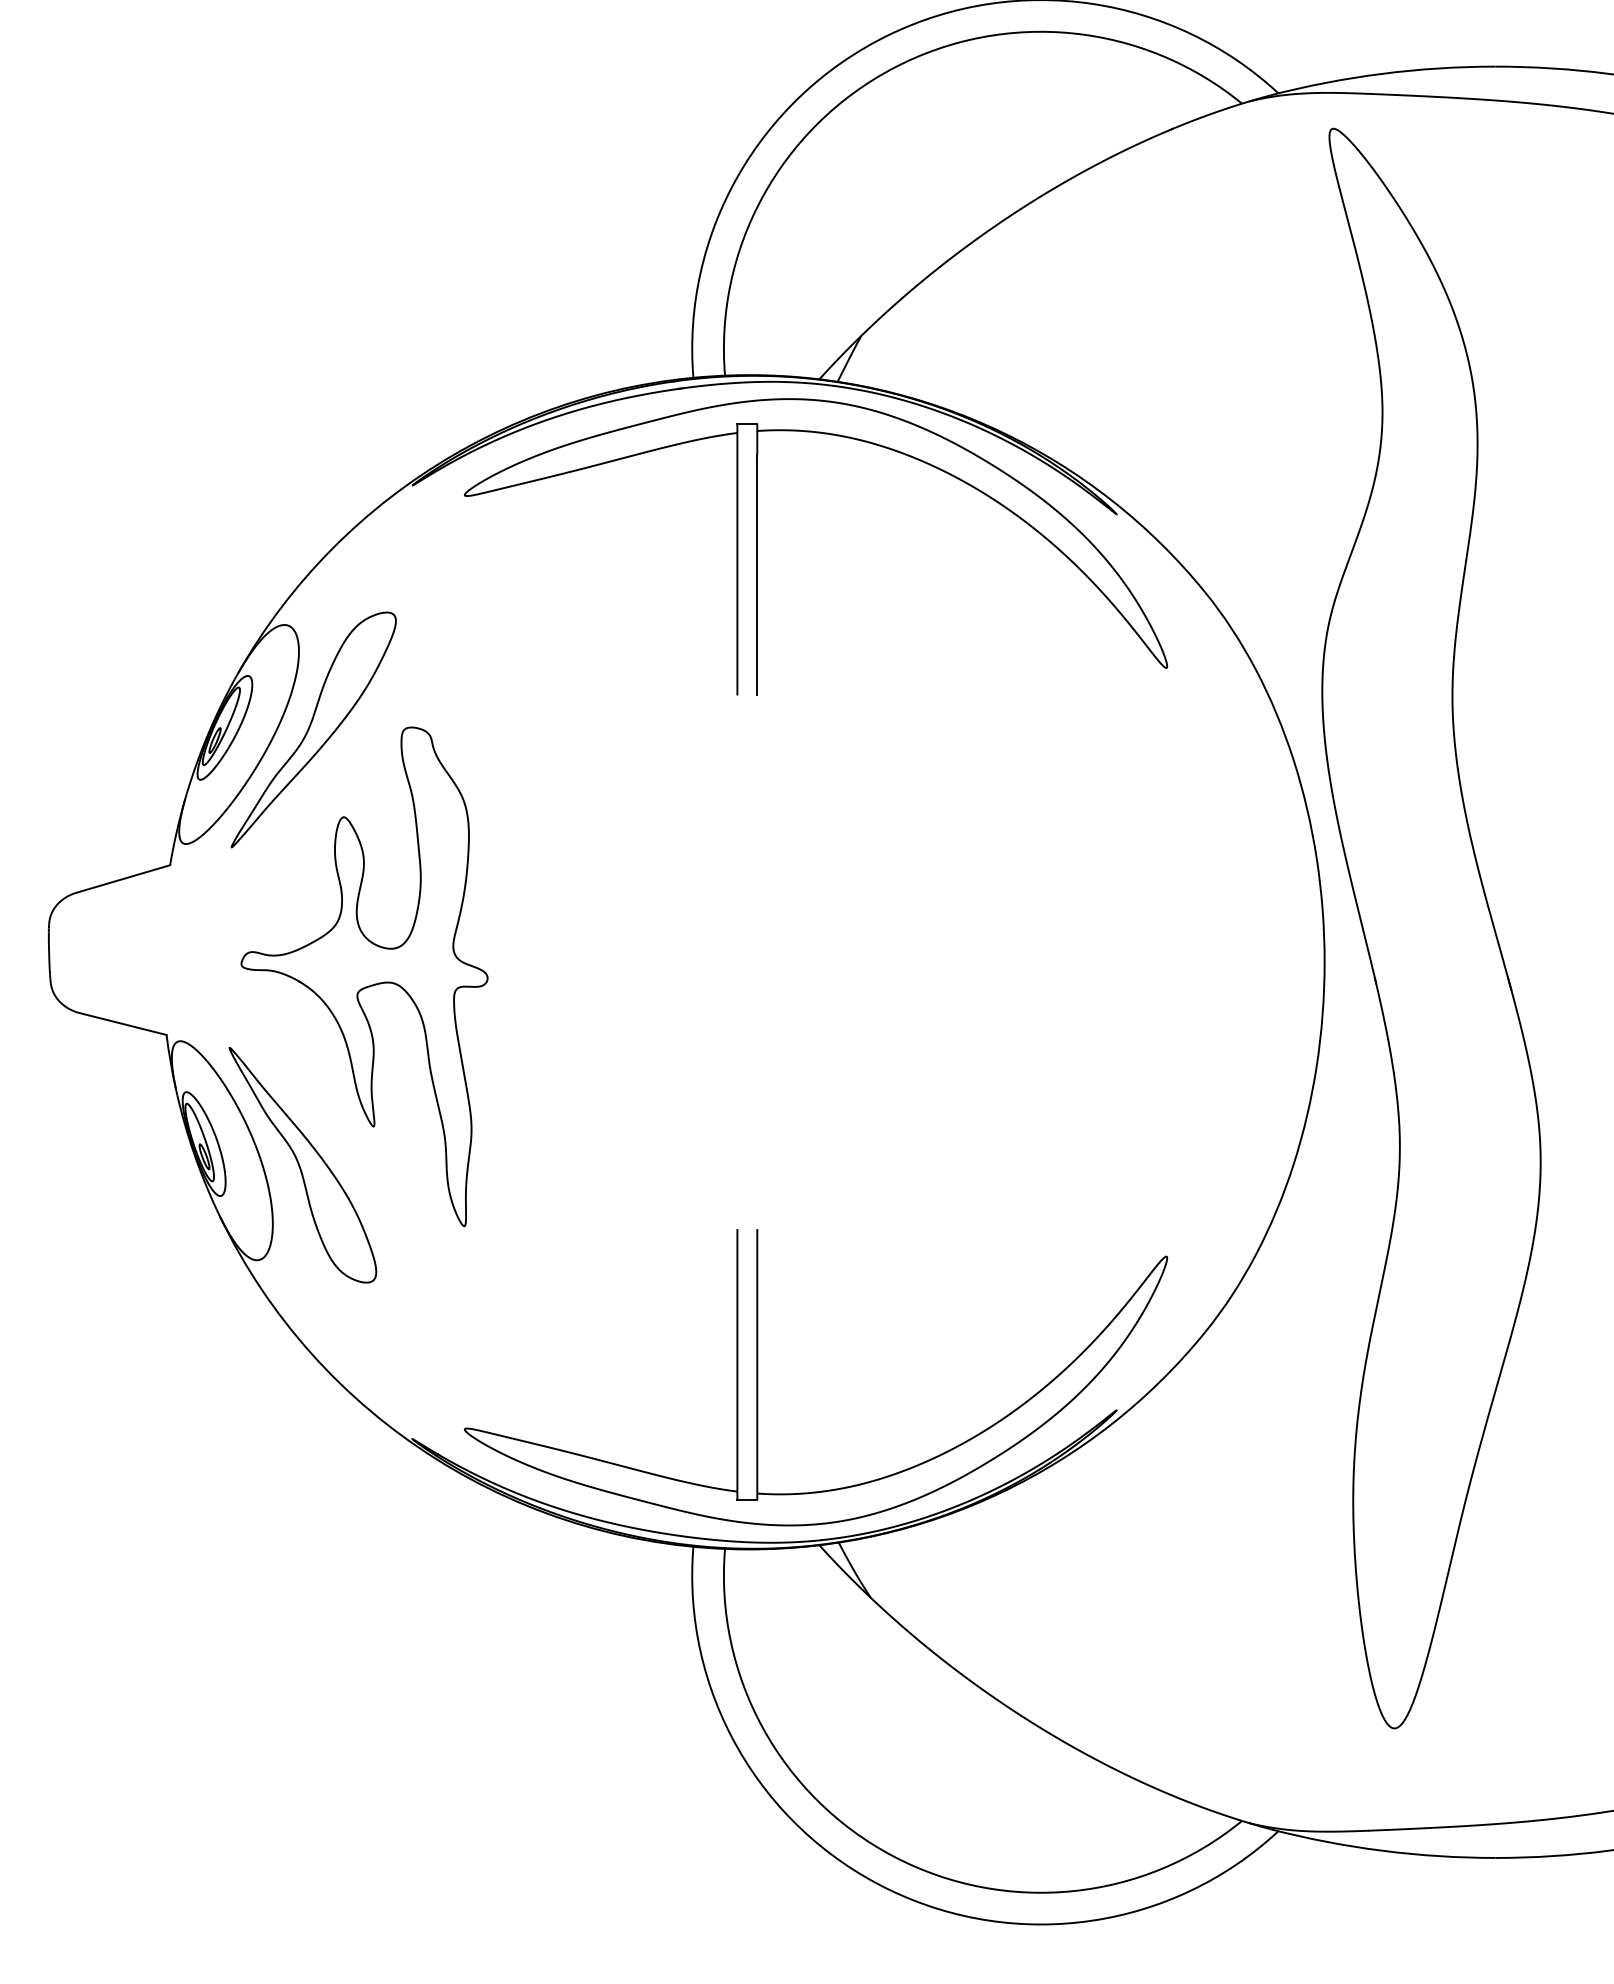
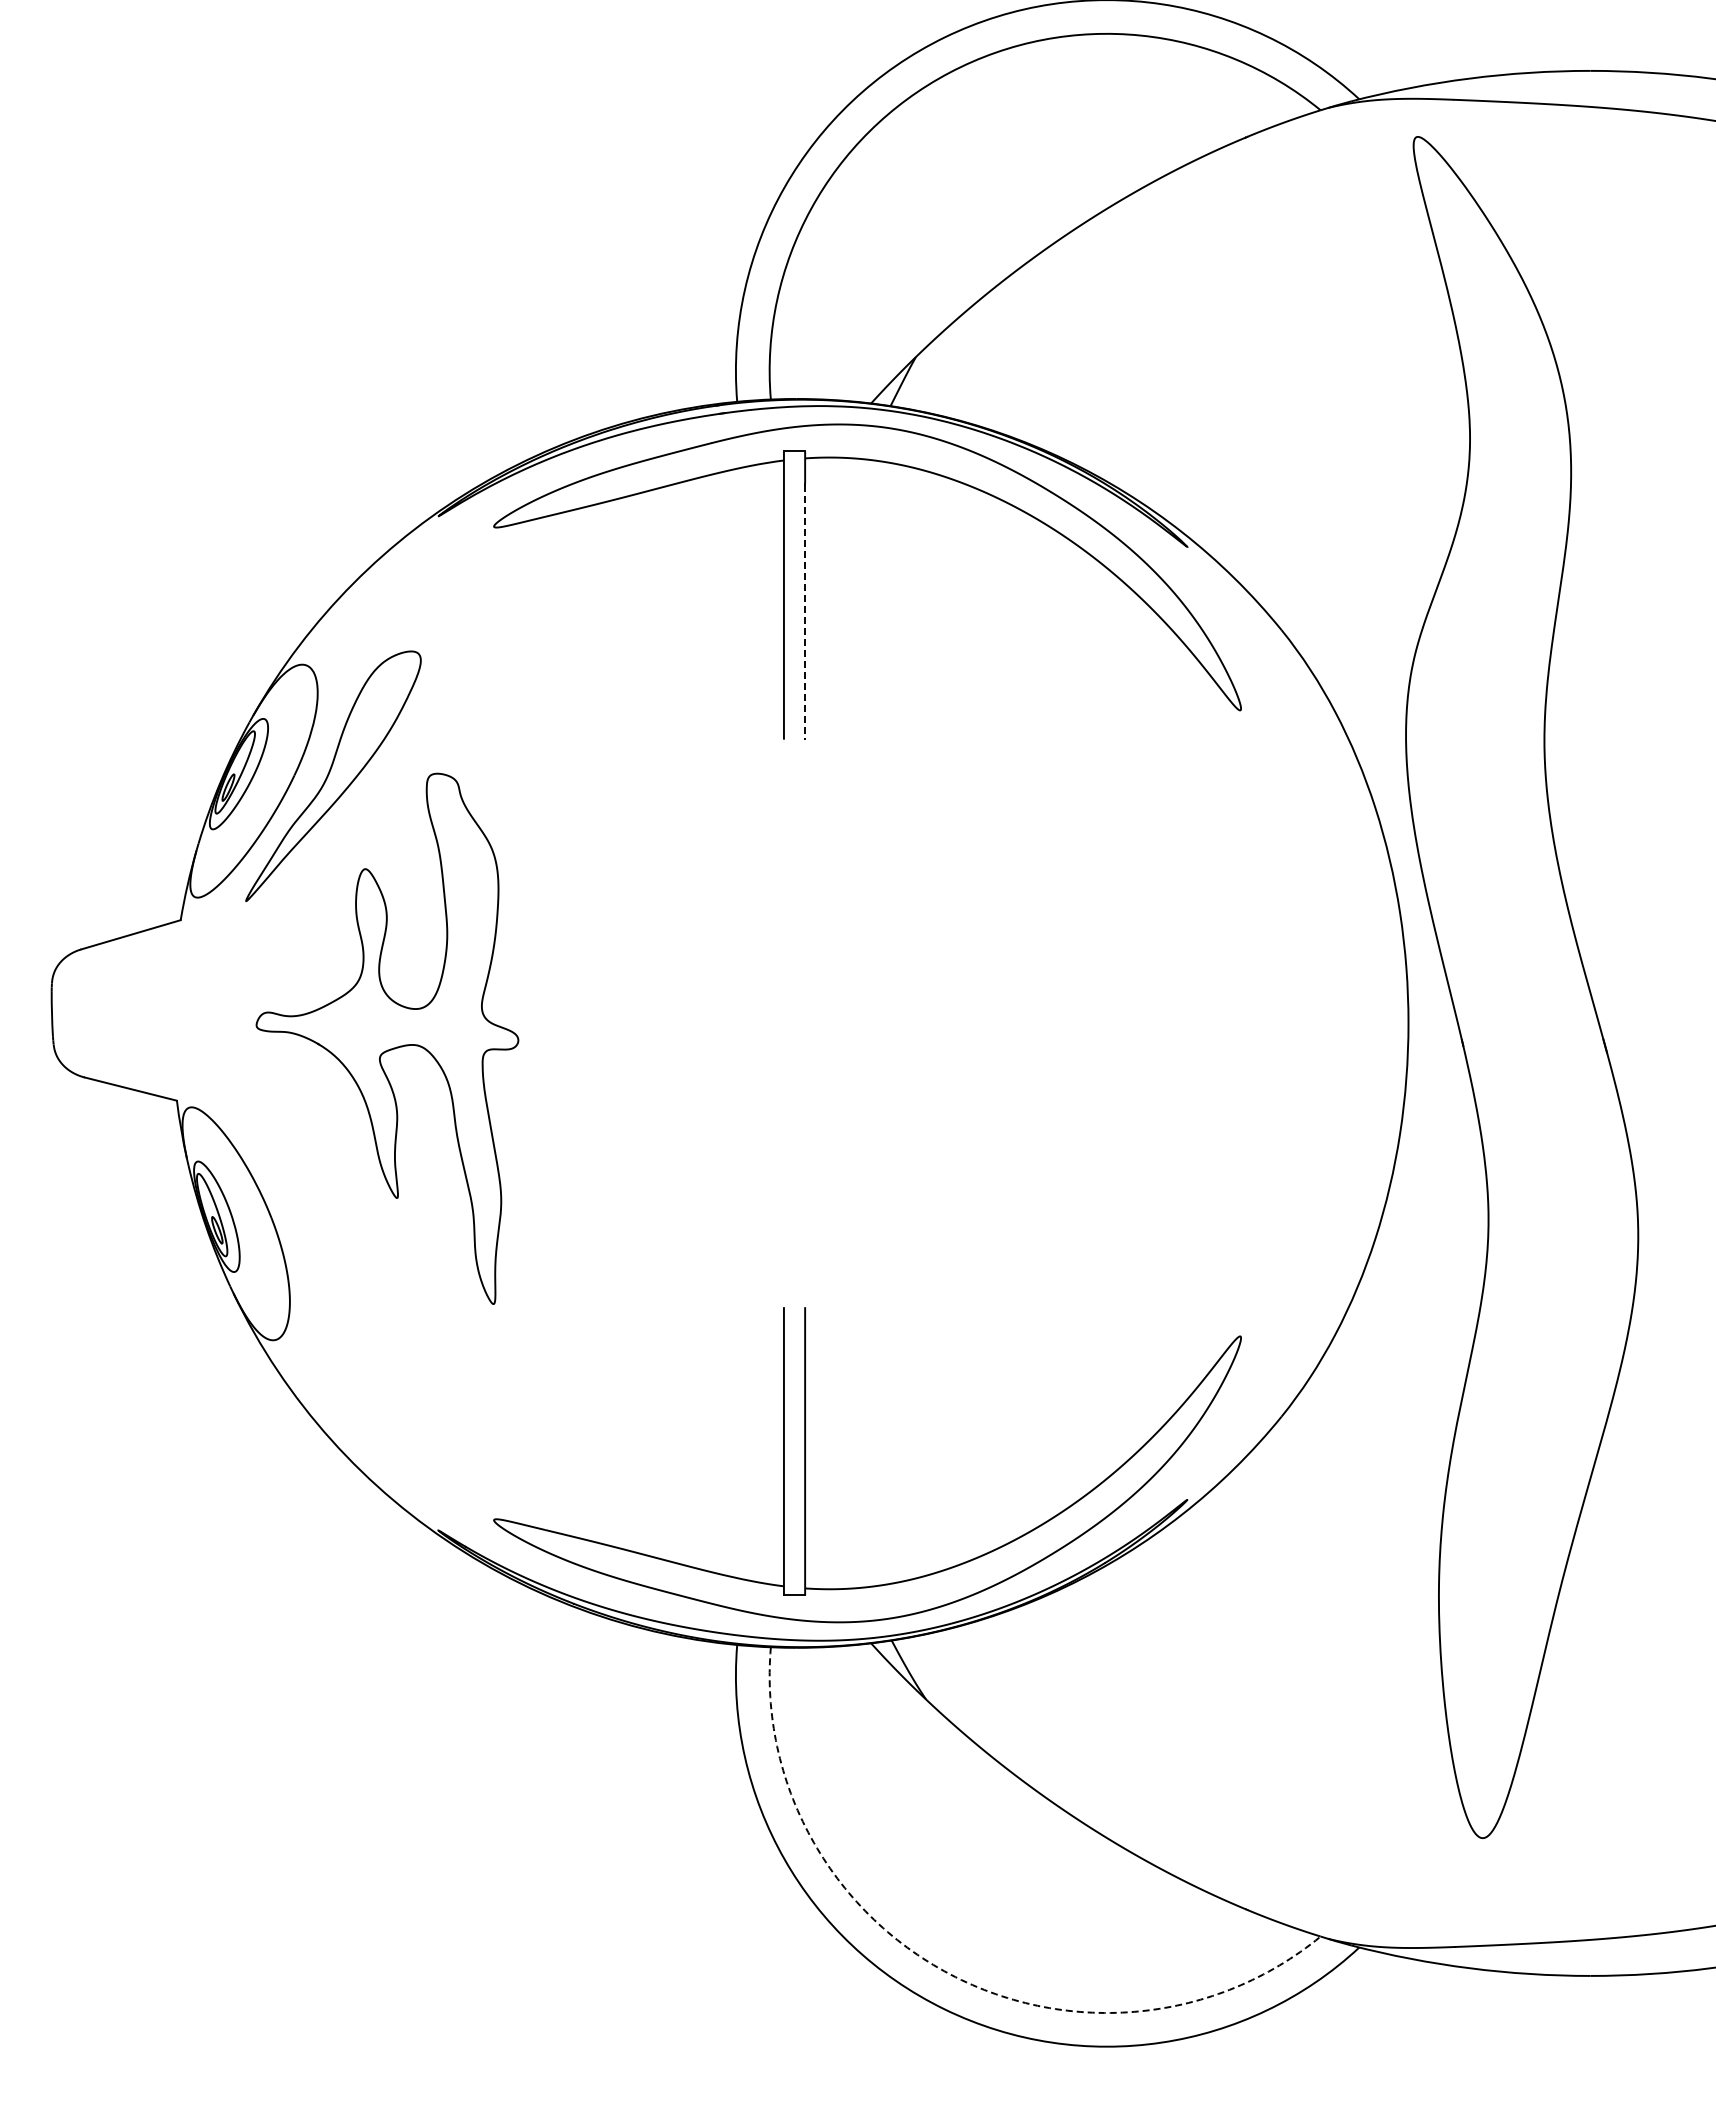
line: (757, 576) -> (805, 613), solid -> dashed
part: (302, 1164) -> (321, 1238), removed
arc: (893, 1856) -> (949, 1974), solid -> dashed

